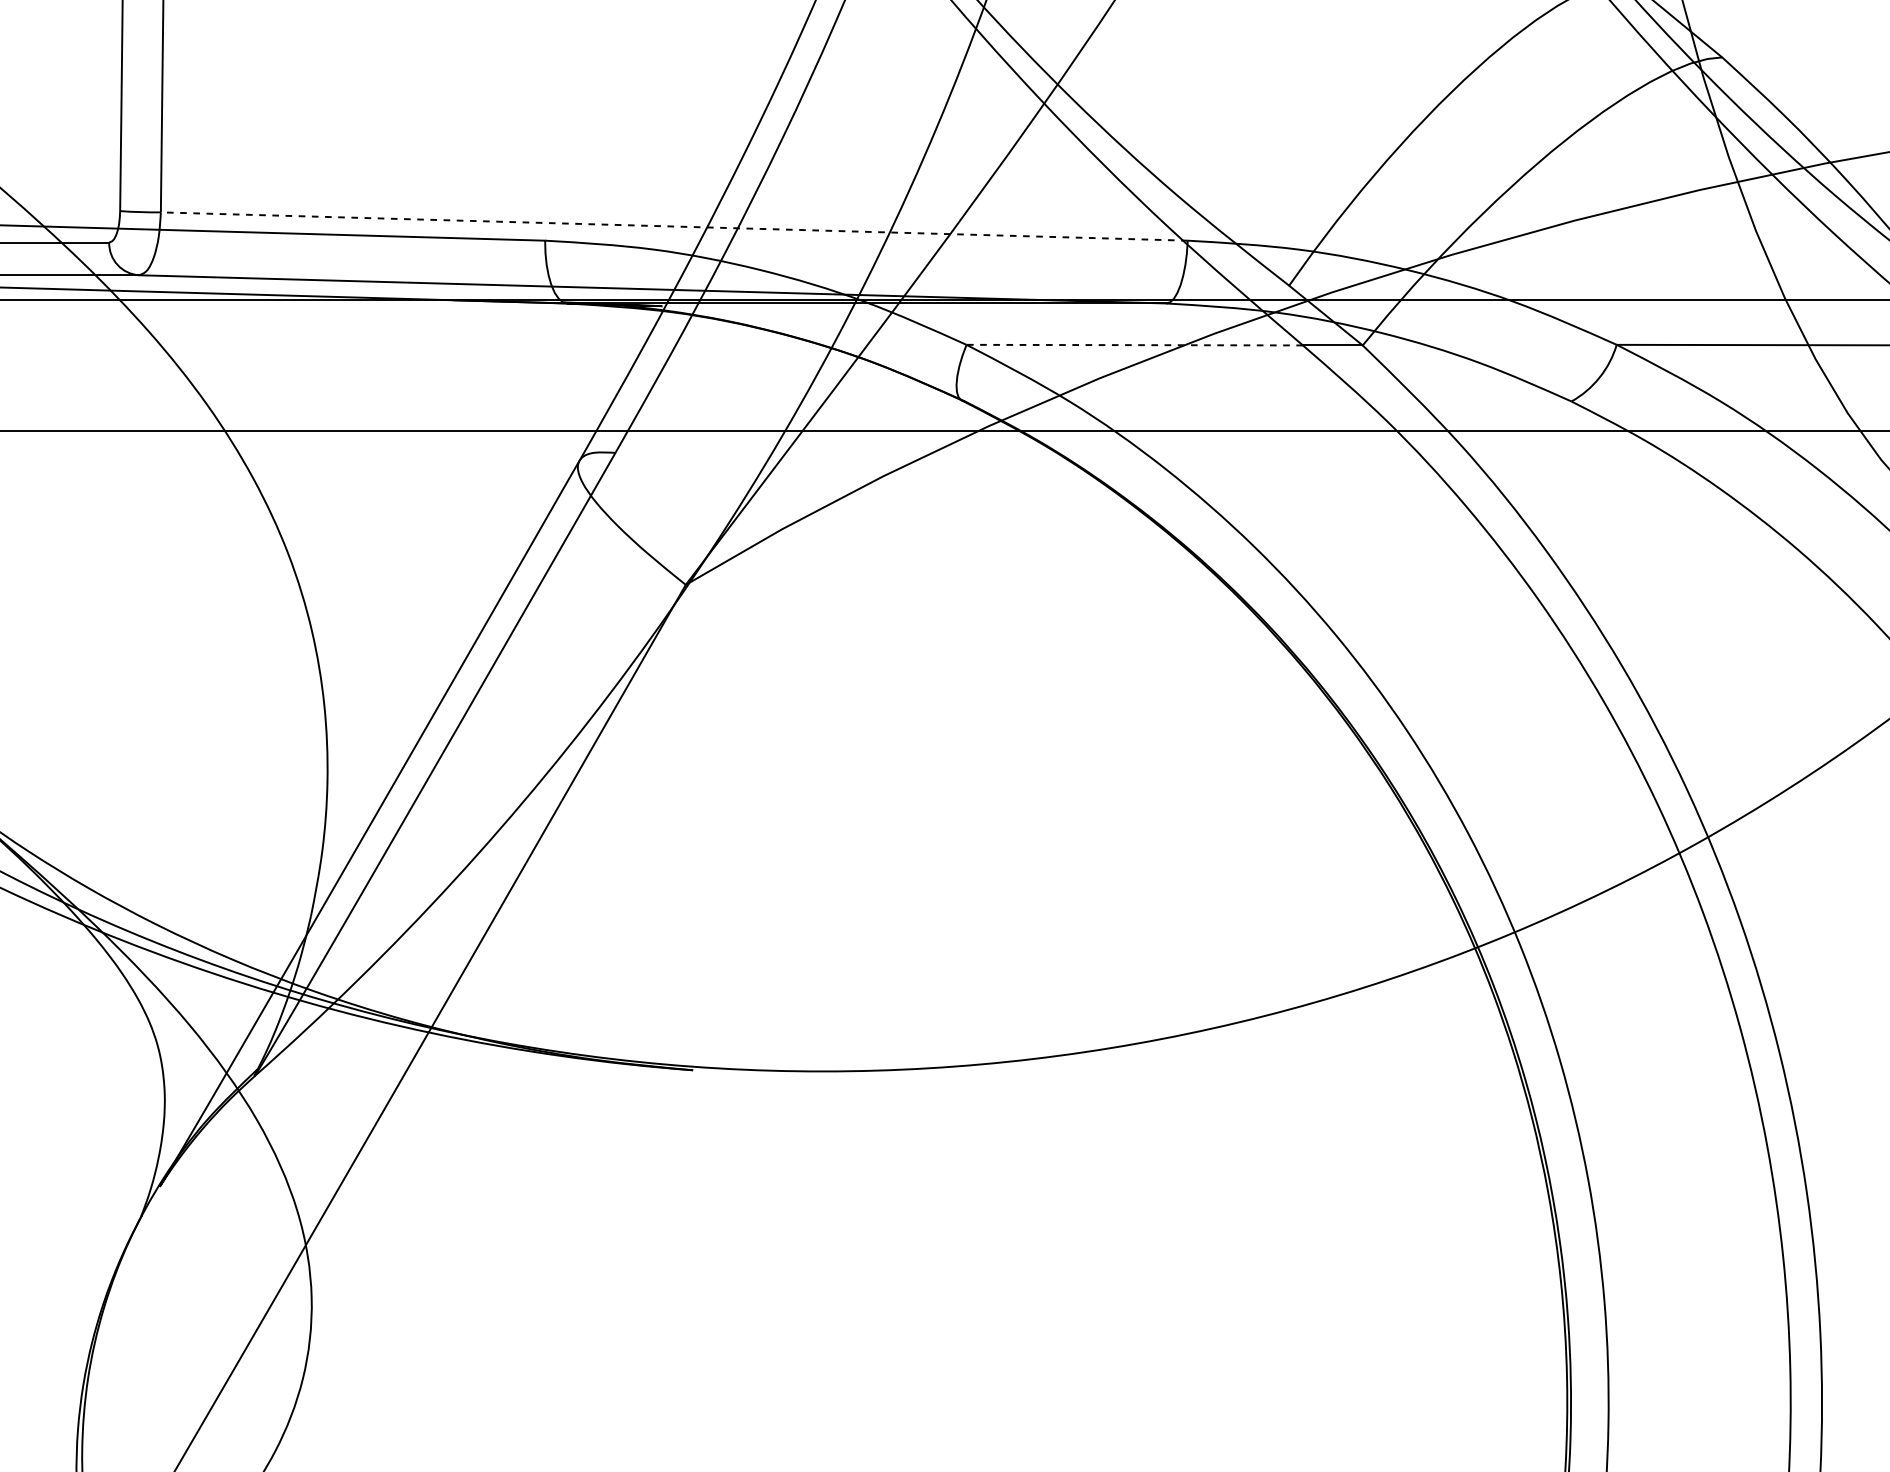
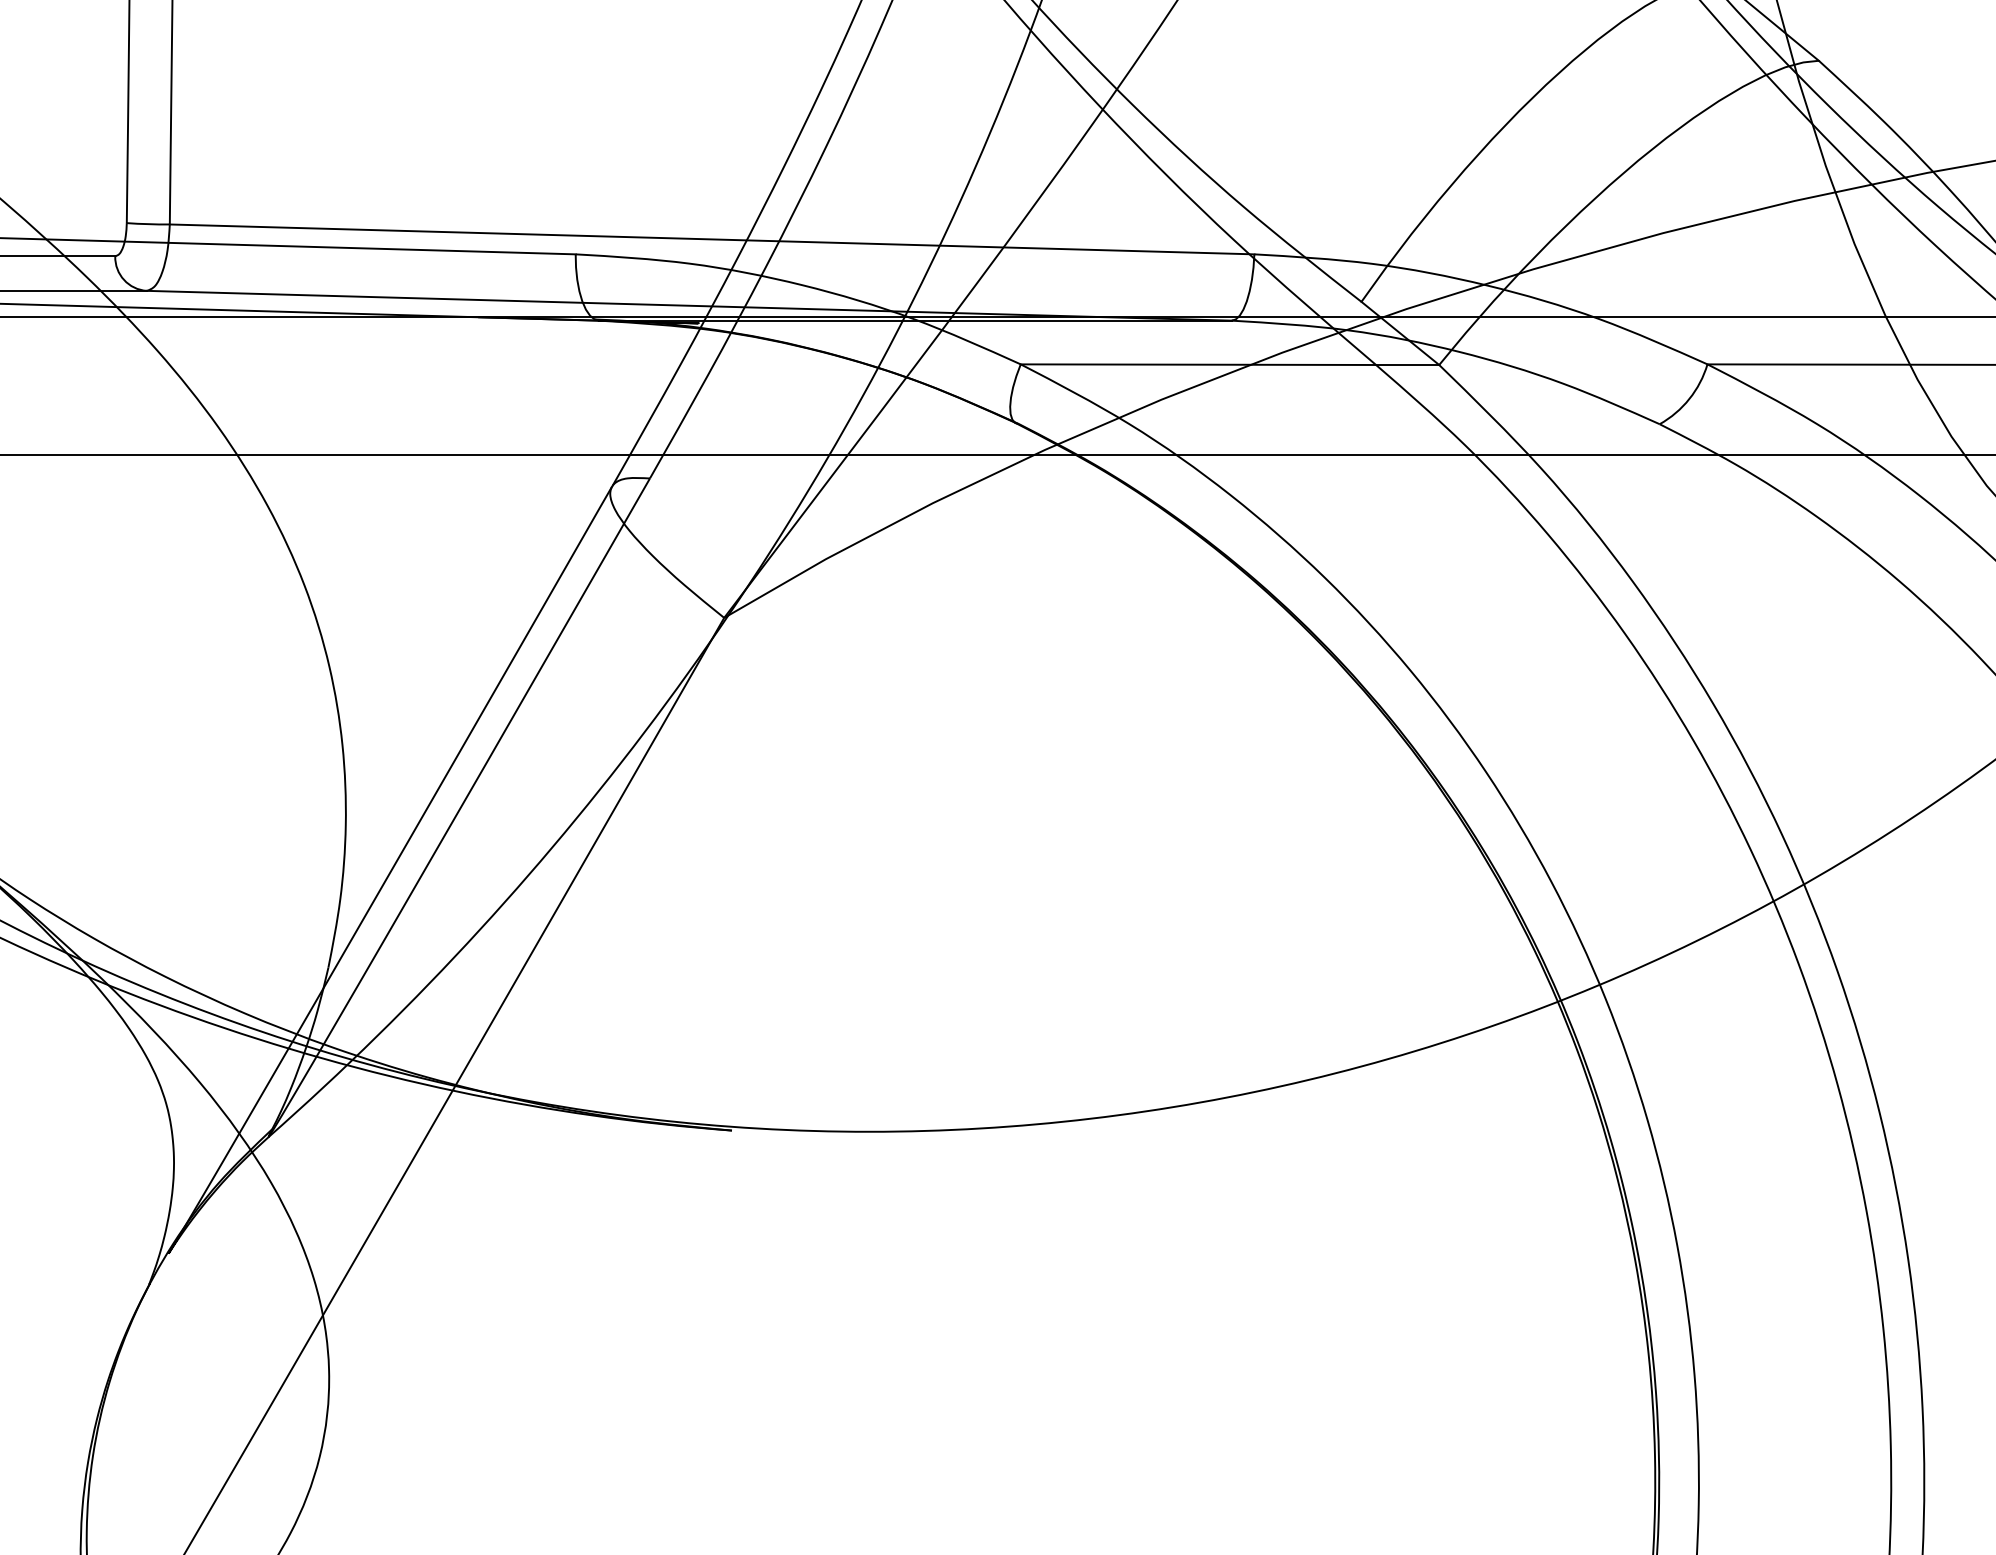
line: (673, 226) -> (711, 239), dashed -> solid
line: (1134, 344) -> (1198, 364), dashed -> solid

